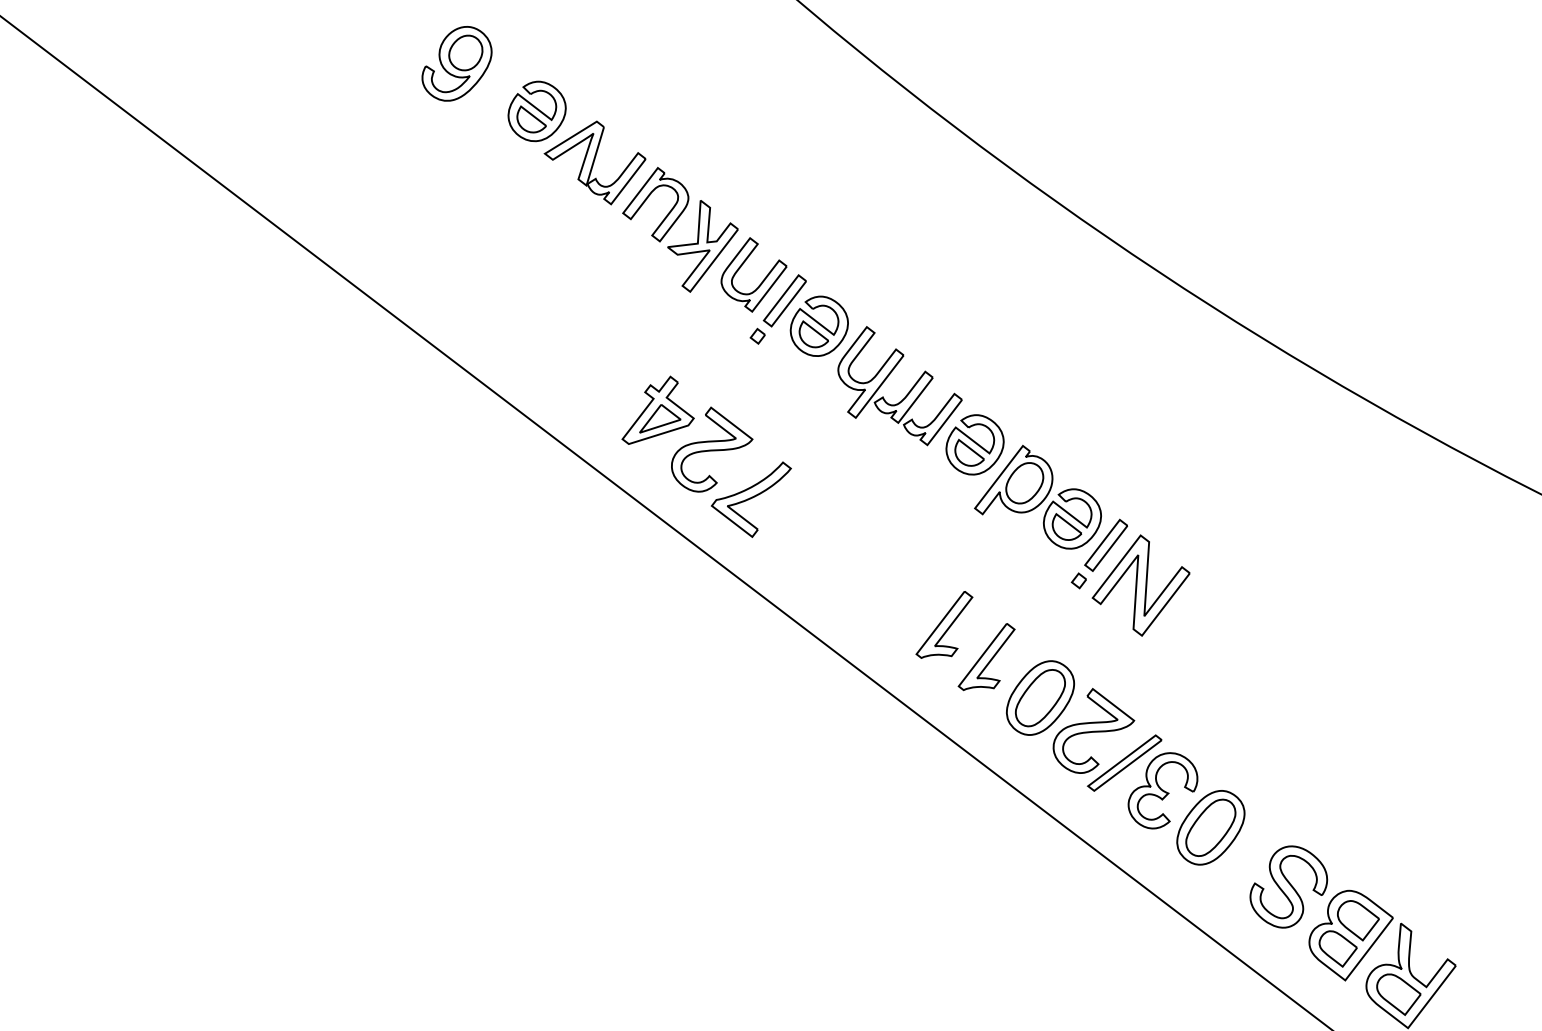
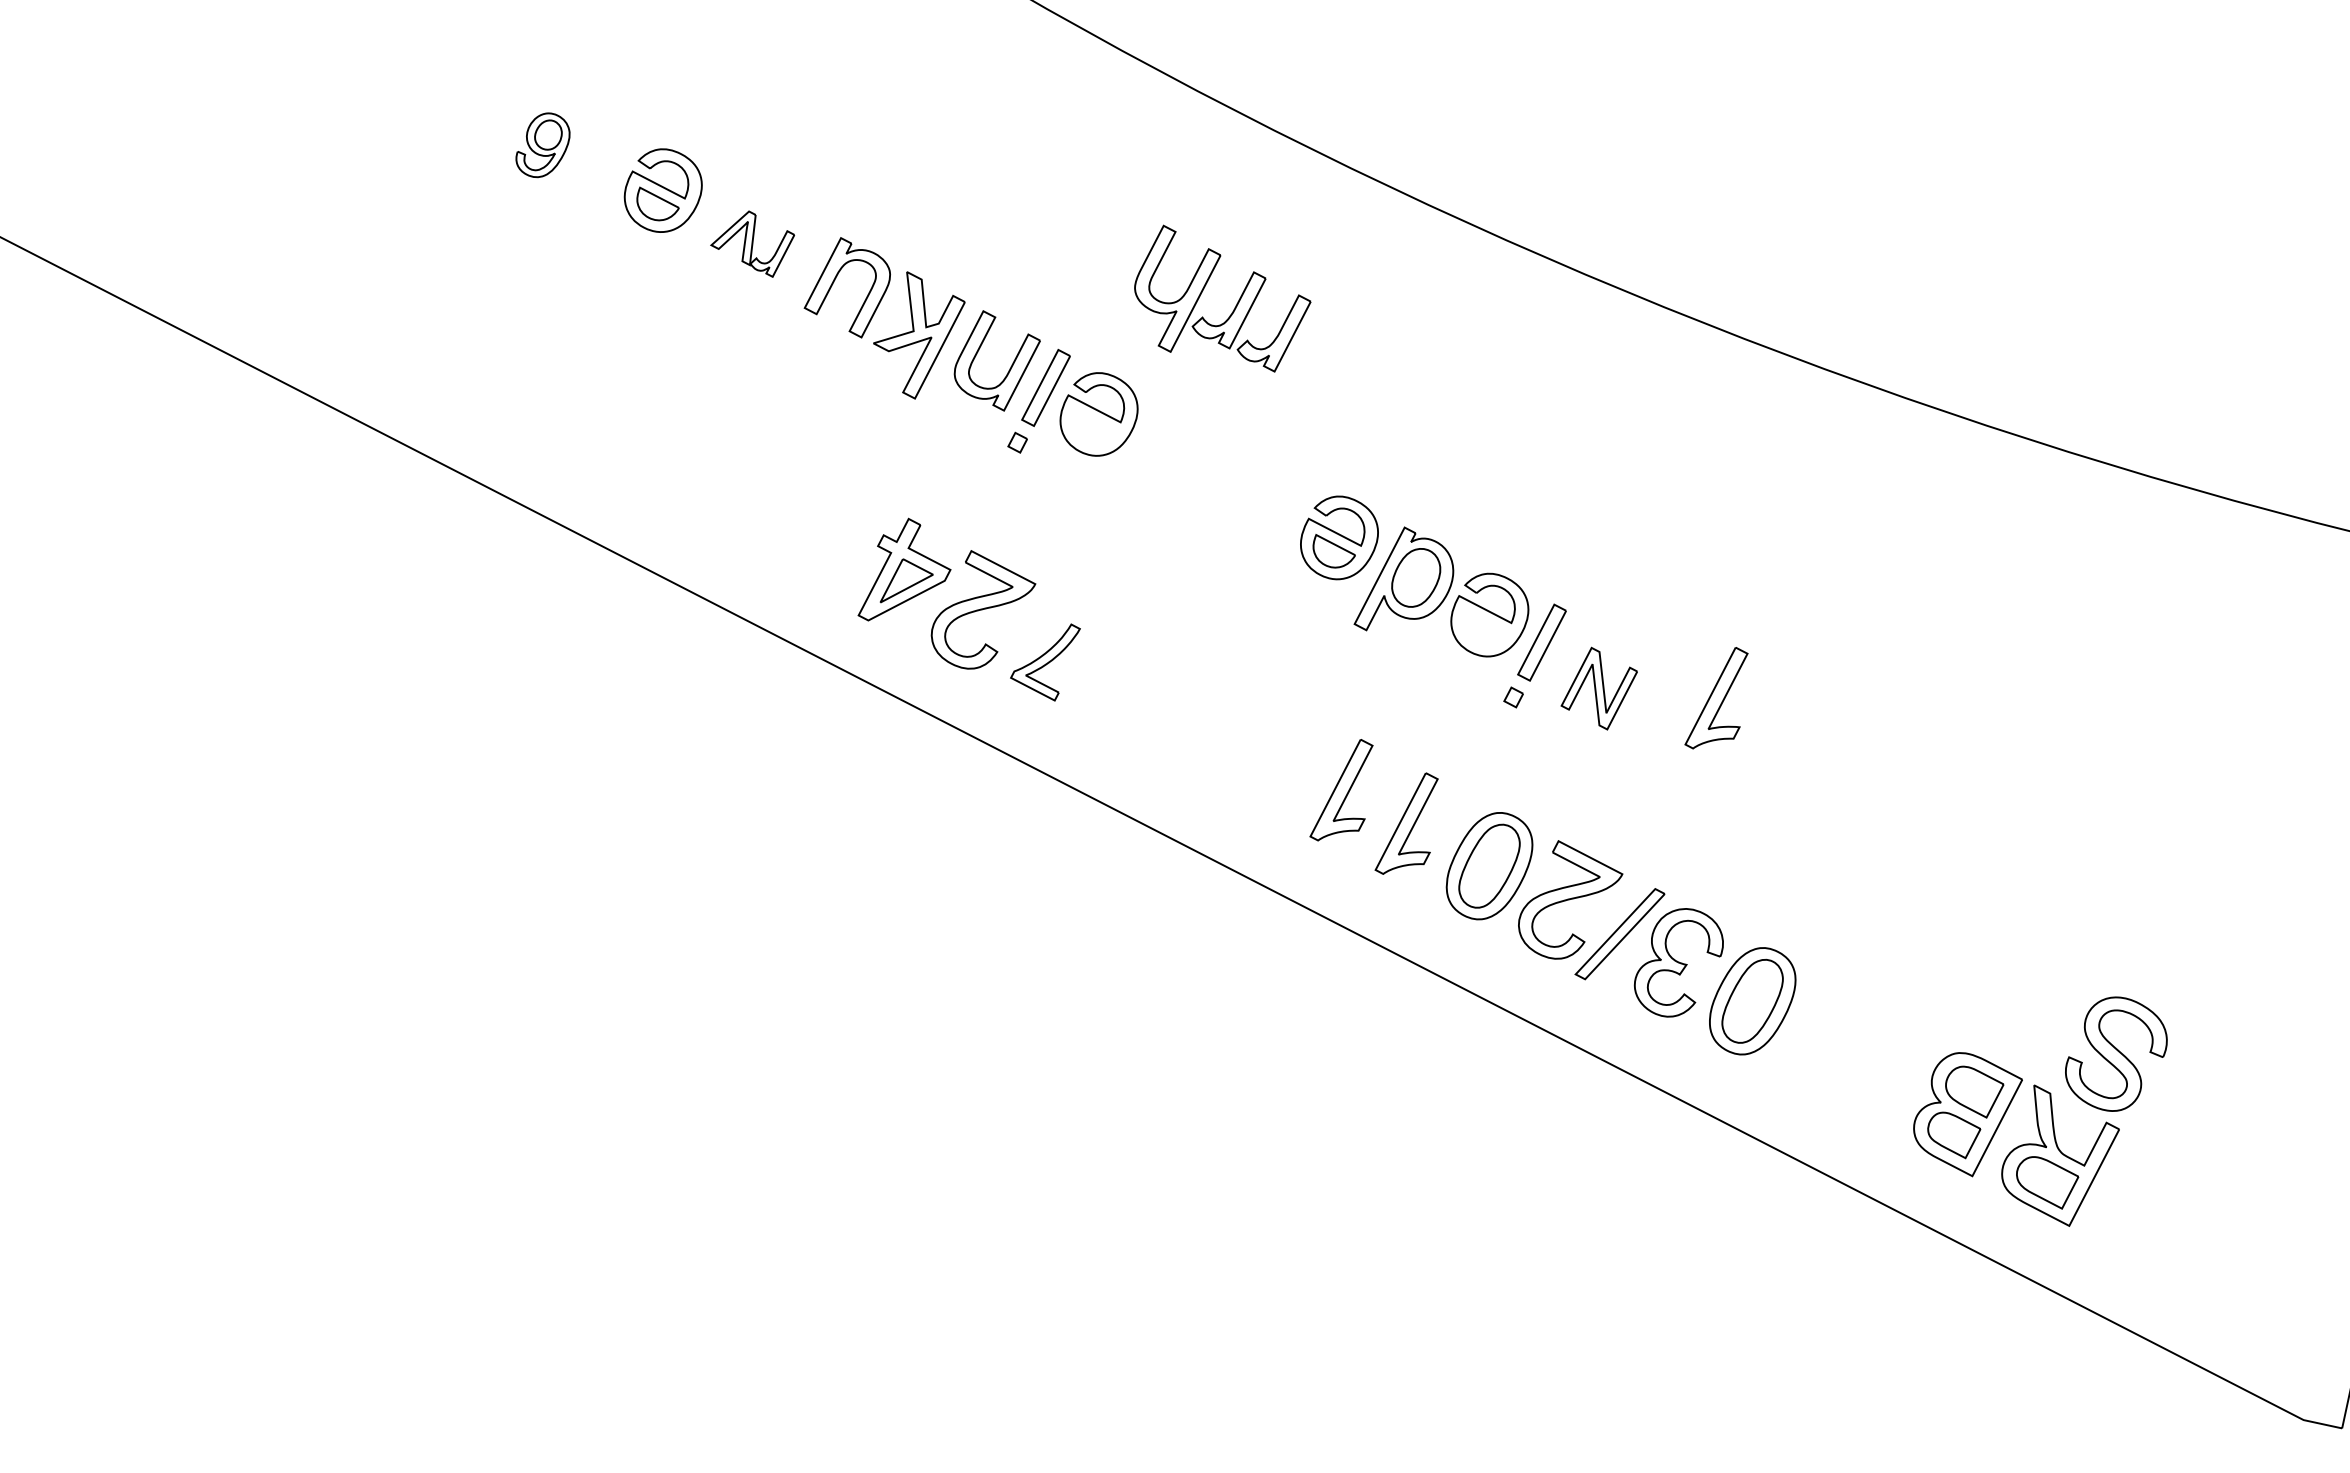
part: (456, 64) -> (542, 145), size x0.6
part: (594, 160) -> (752, 243), size x0.6
part: (813, 335) -> (1093, 427), removed
part: (907, 393) -> (1235, 305), moved
part: (749, 496) -> (1045, 662), size x0.7
part: (1067, 528) -> (1484, 628), removed
part: (1141, 585) -> (1599, 688), size x0.6
part: (1223, 607) -> (1716, 698), added
part: (1289, 886) -> (2116, 1053), moved

